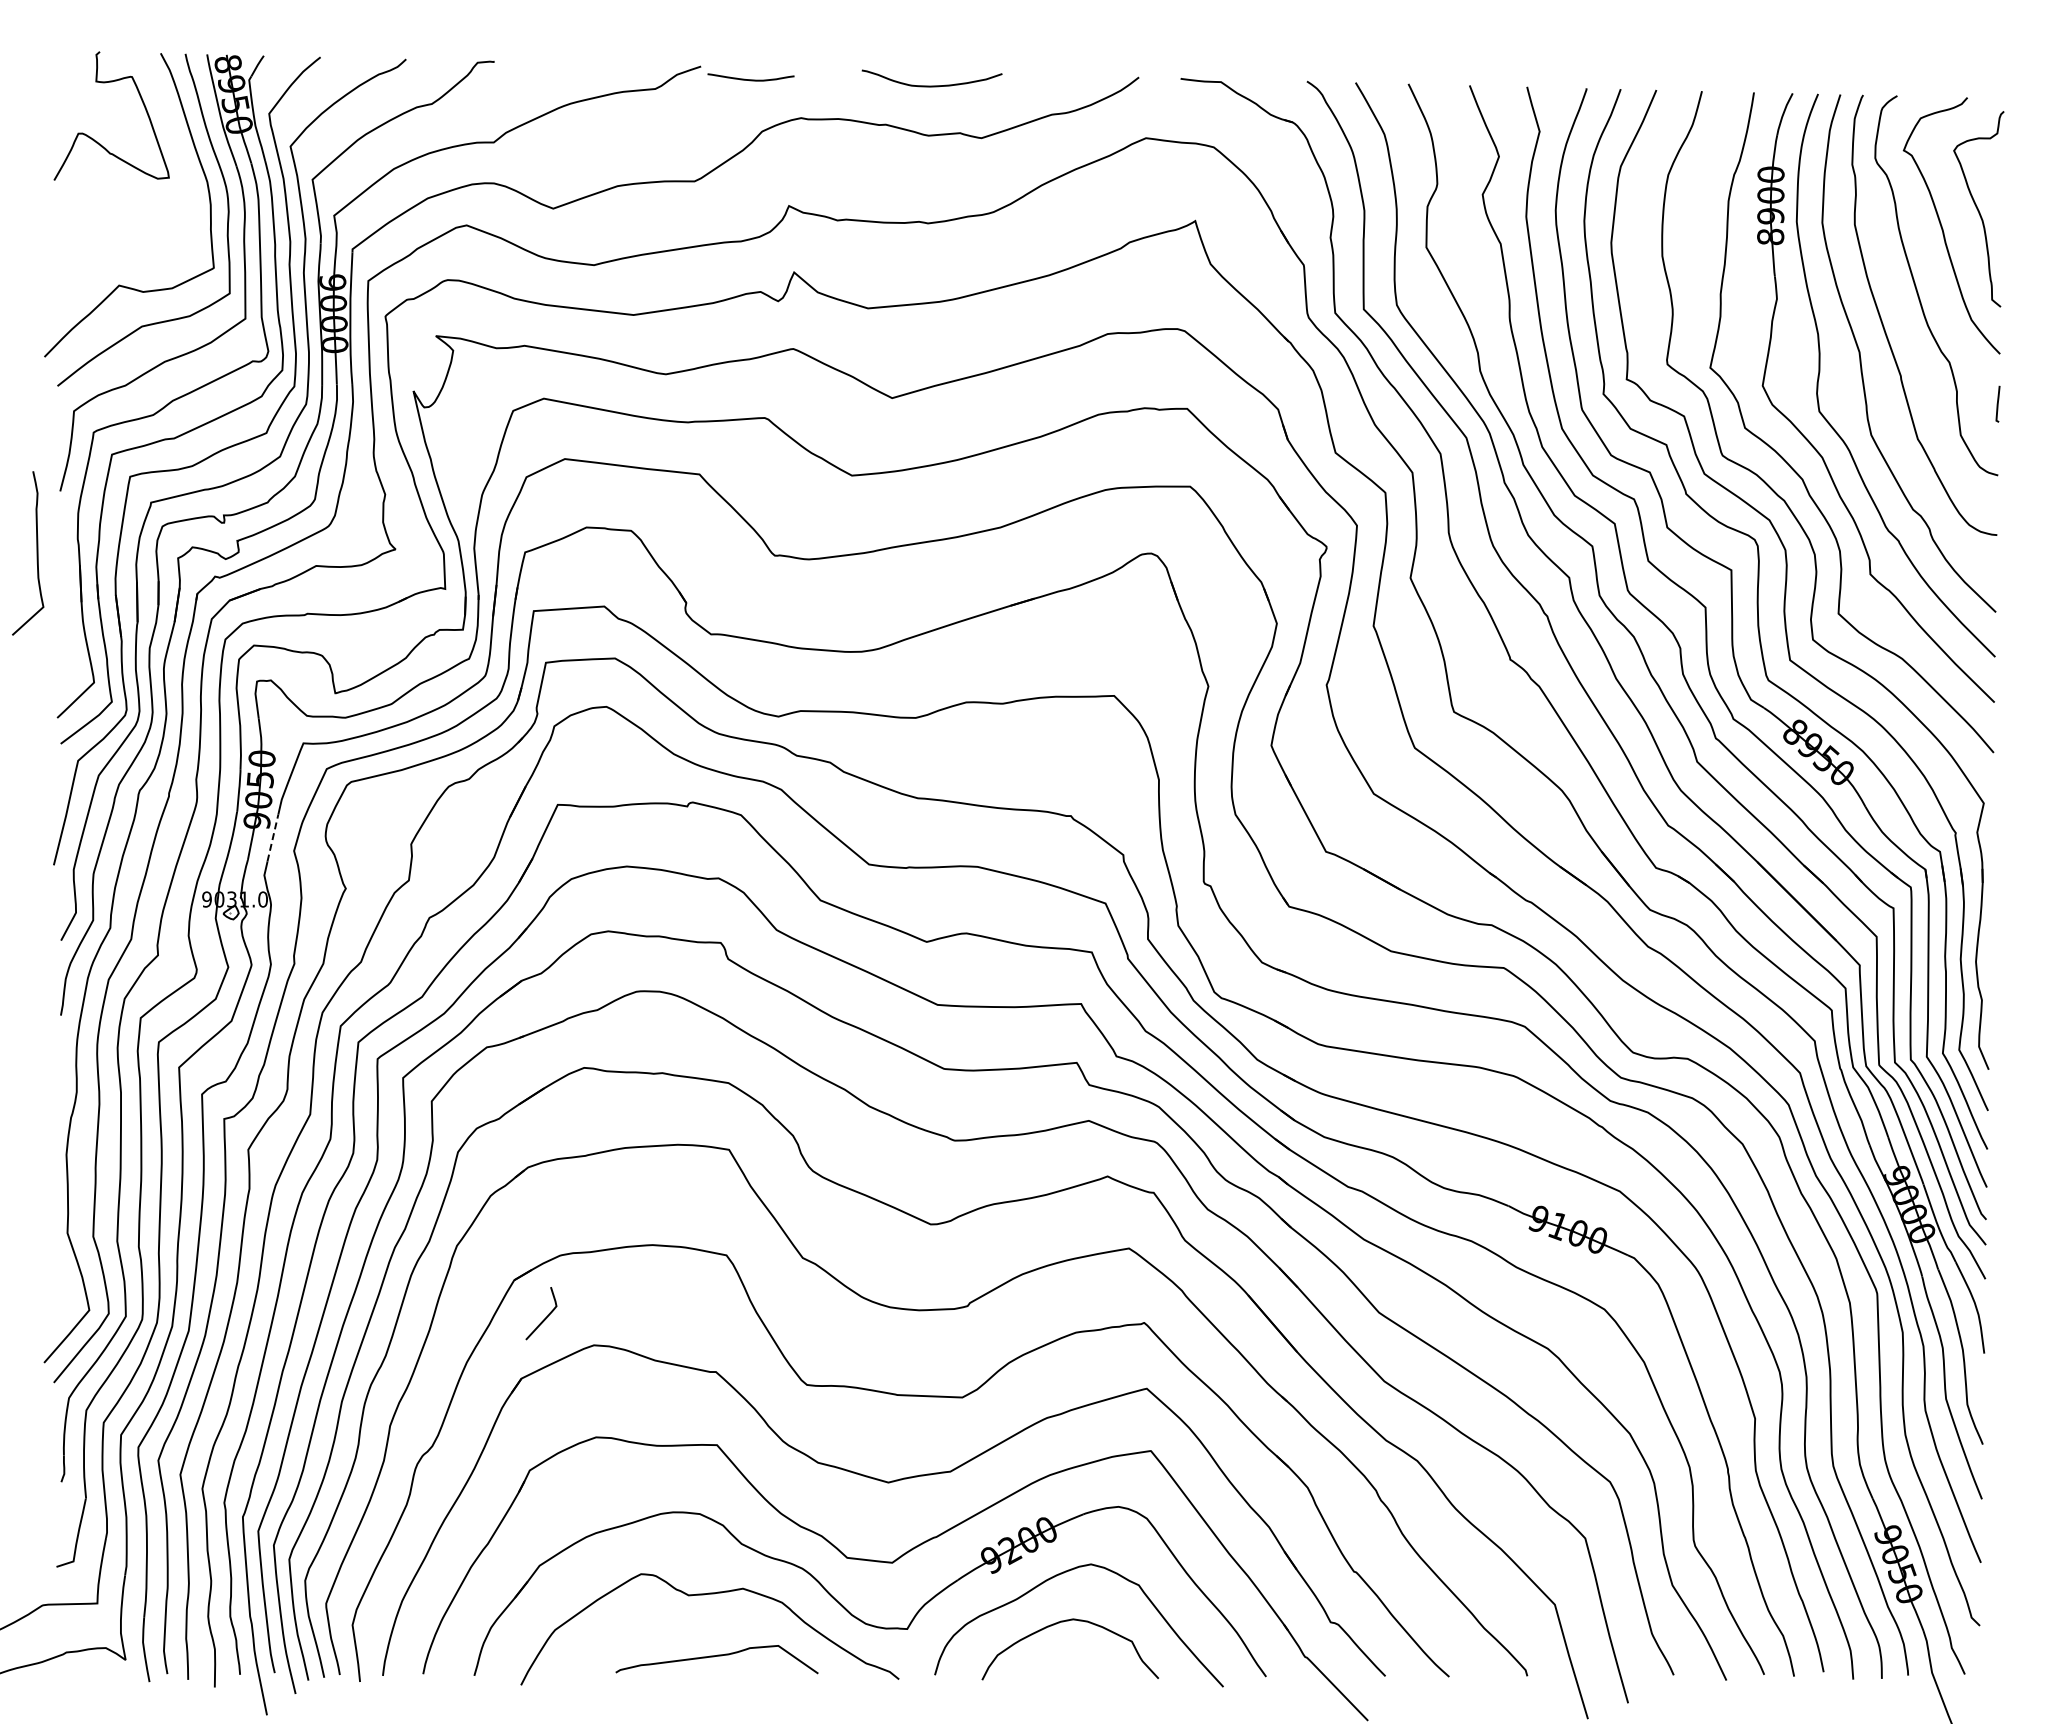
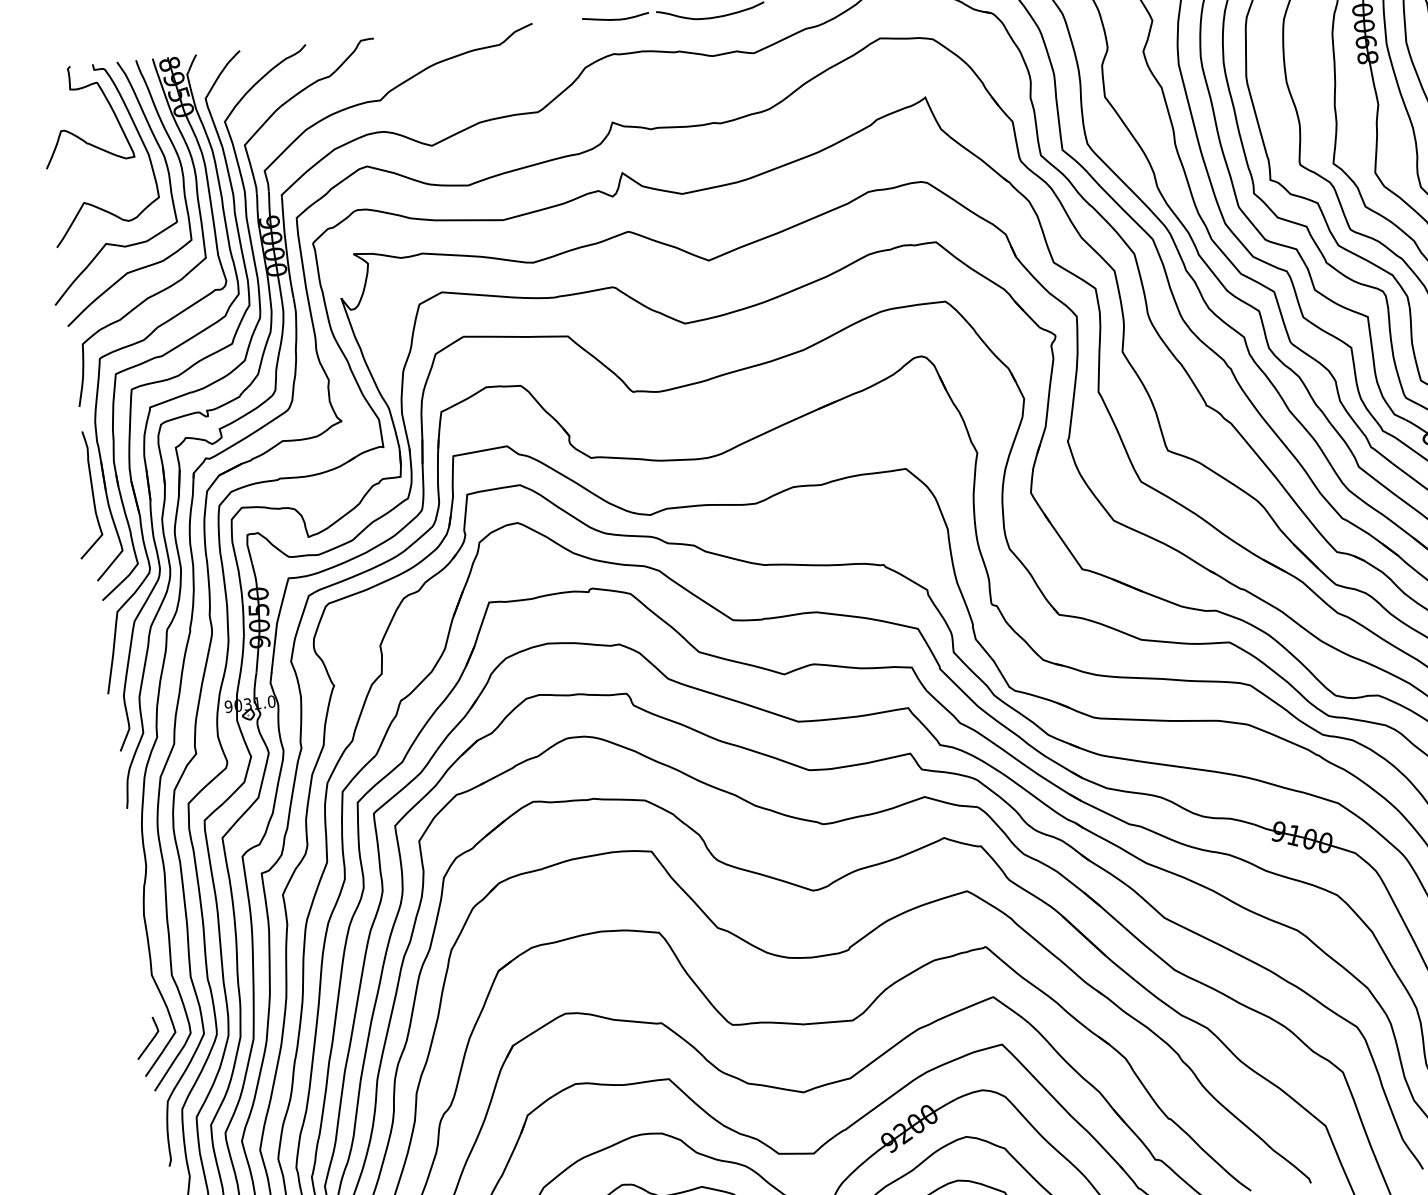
curve: (750, 79) -> (615, 19), moved
curve: (177, 150) -> (138, 135), added
curve: (36, 553) -> (92, 494), moved
line: (273, 837) -> (274, 653), dashed -> solid
curve: (545, 1317) -> (150, 1040), moved

